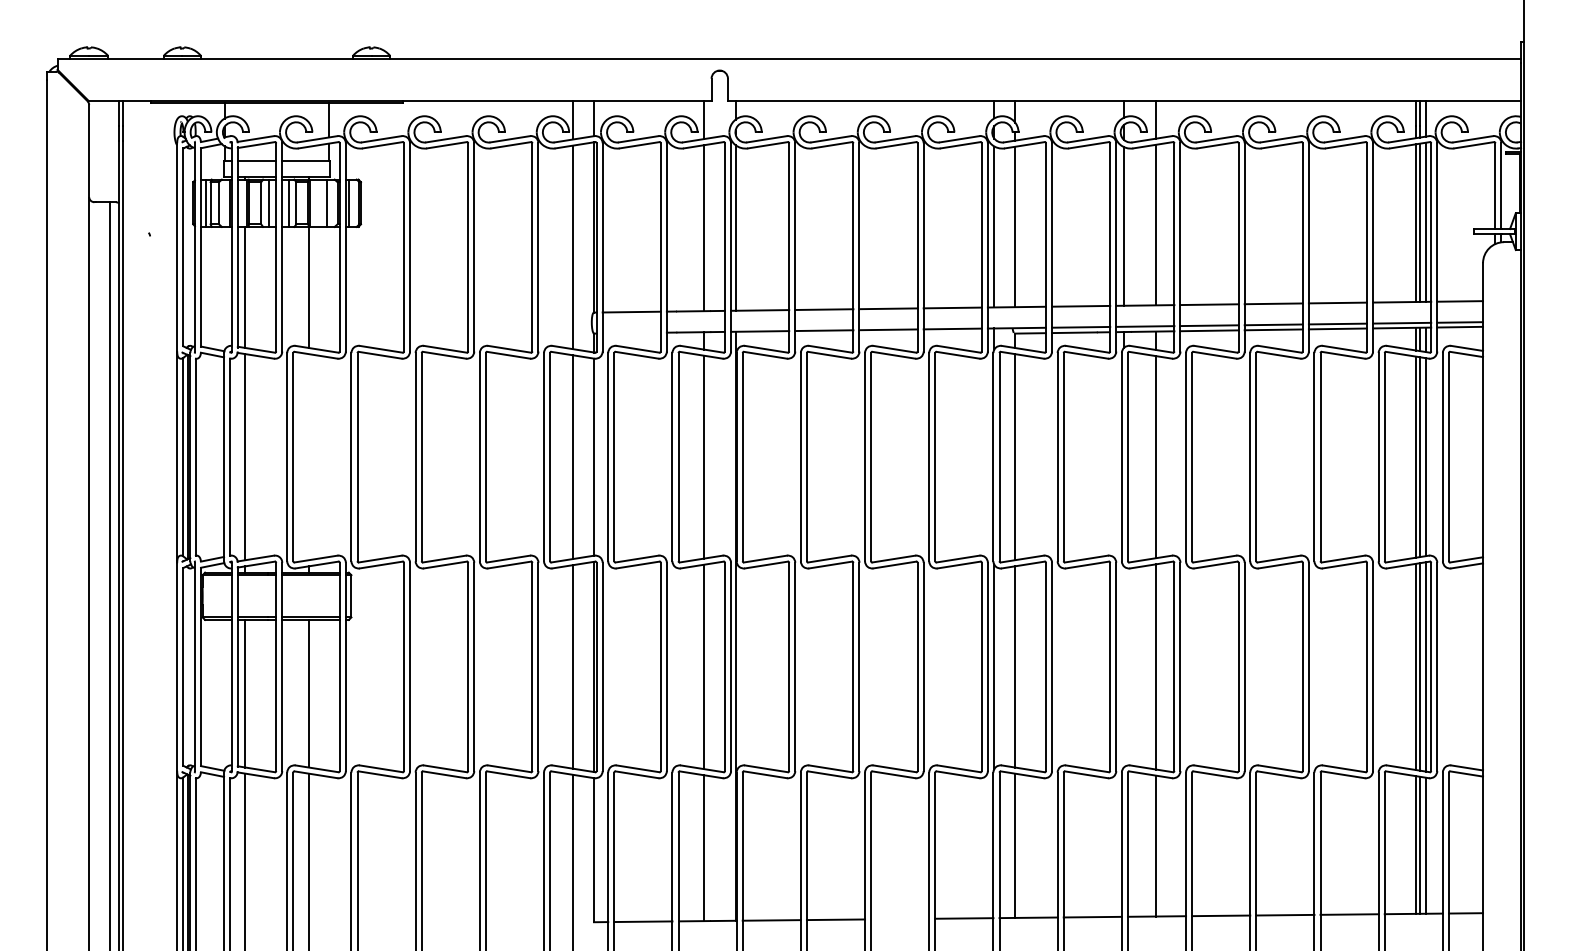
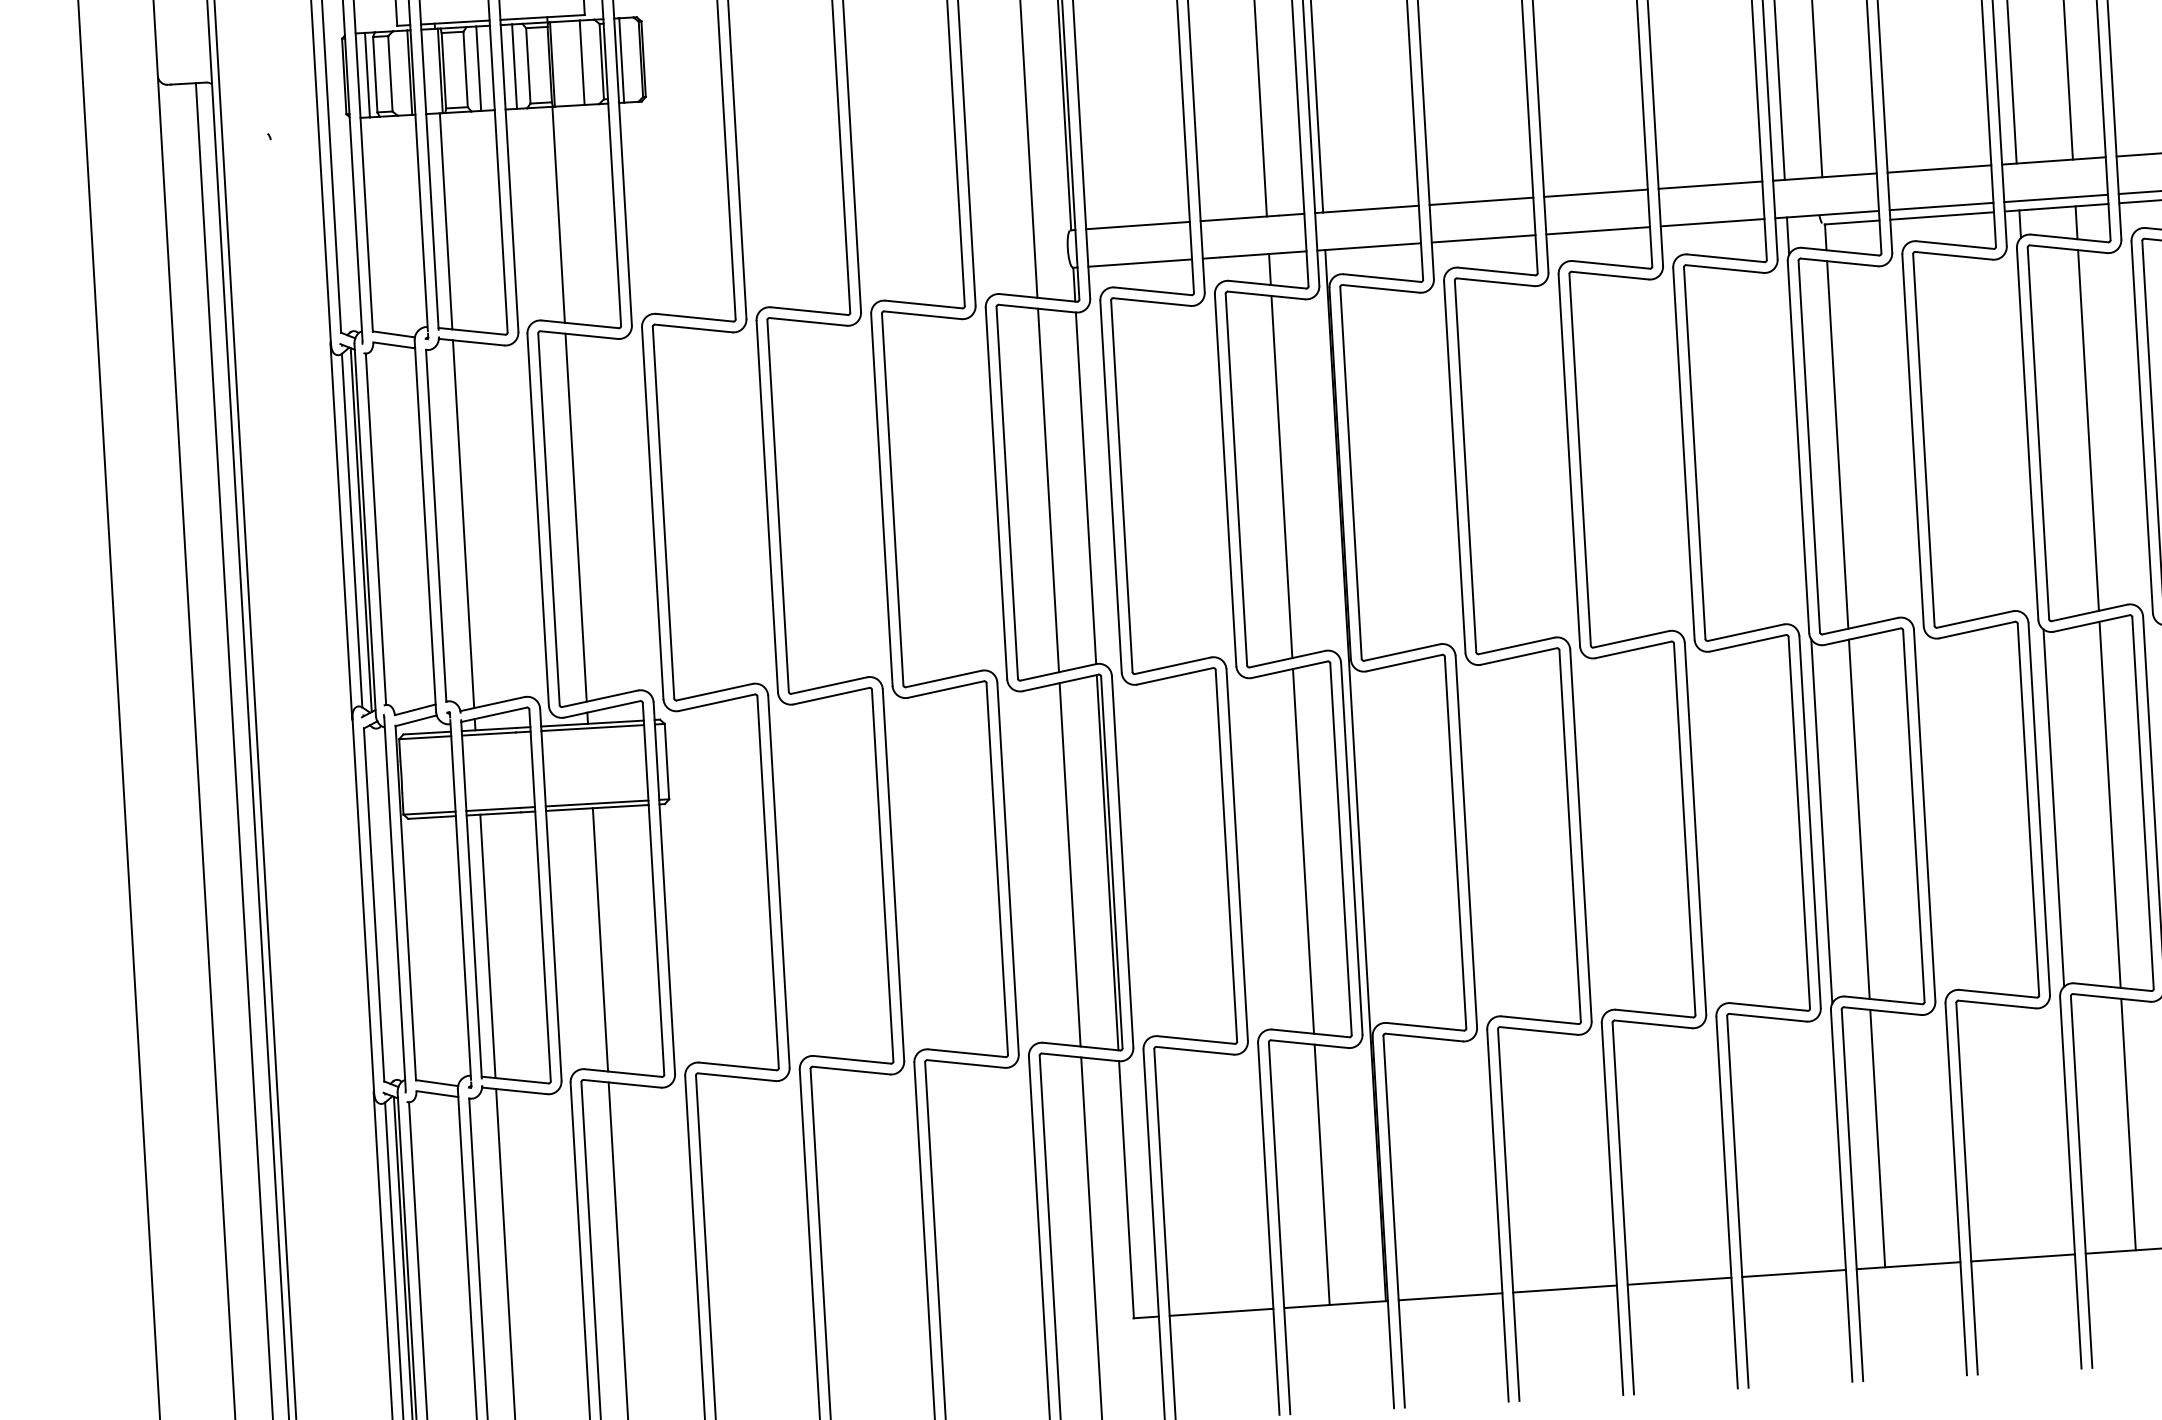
line: (631, 332) -> (1139, 262), added
line: (308, 457) -> (576, 518), added
line: (1124, 666) -> (2053, 807), added
line: (900, 918) -> (1680, 1280), added

